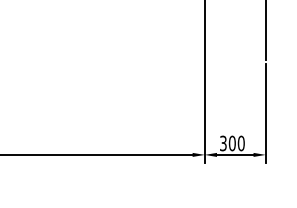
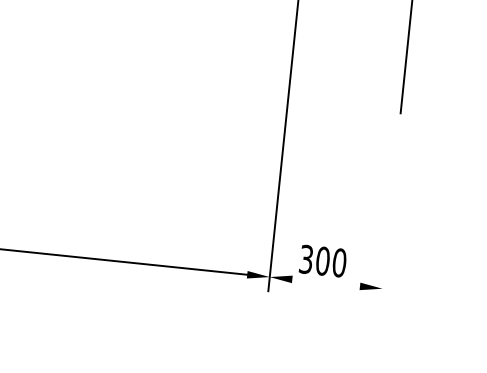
line: (265, 112) -> (390, 210), removed
line: (234, 154) -> (324, 281), removed

